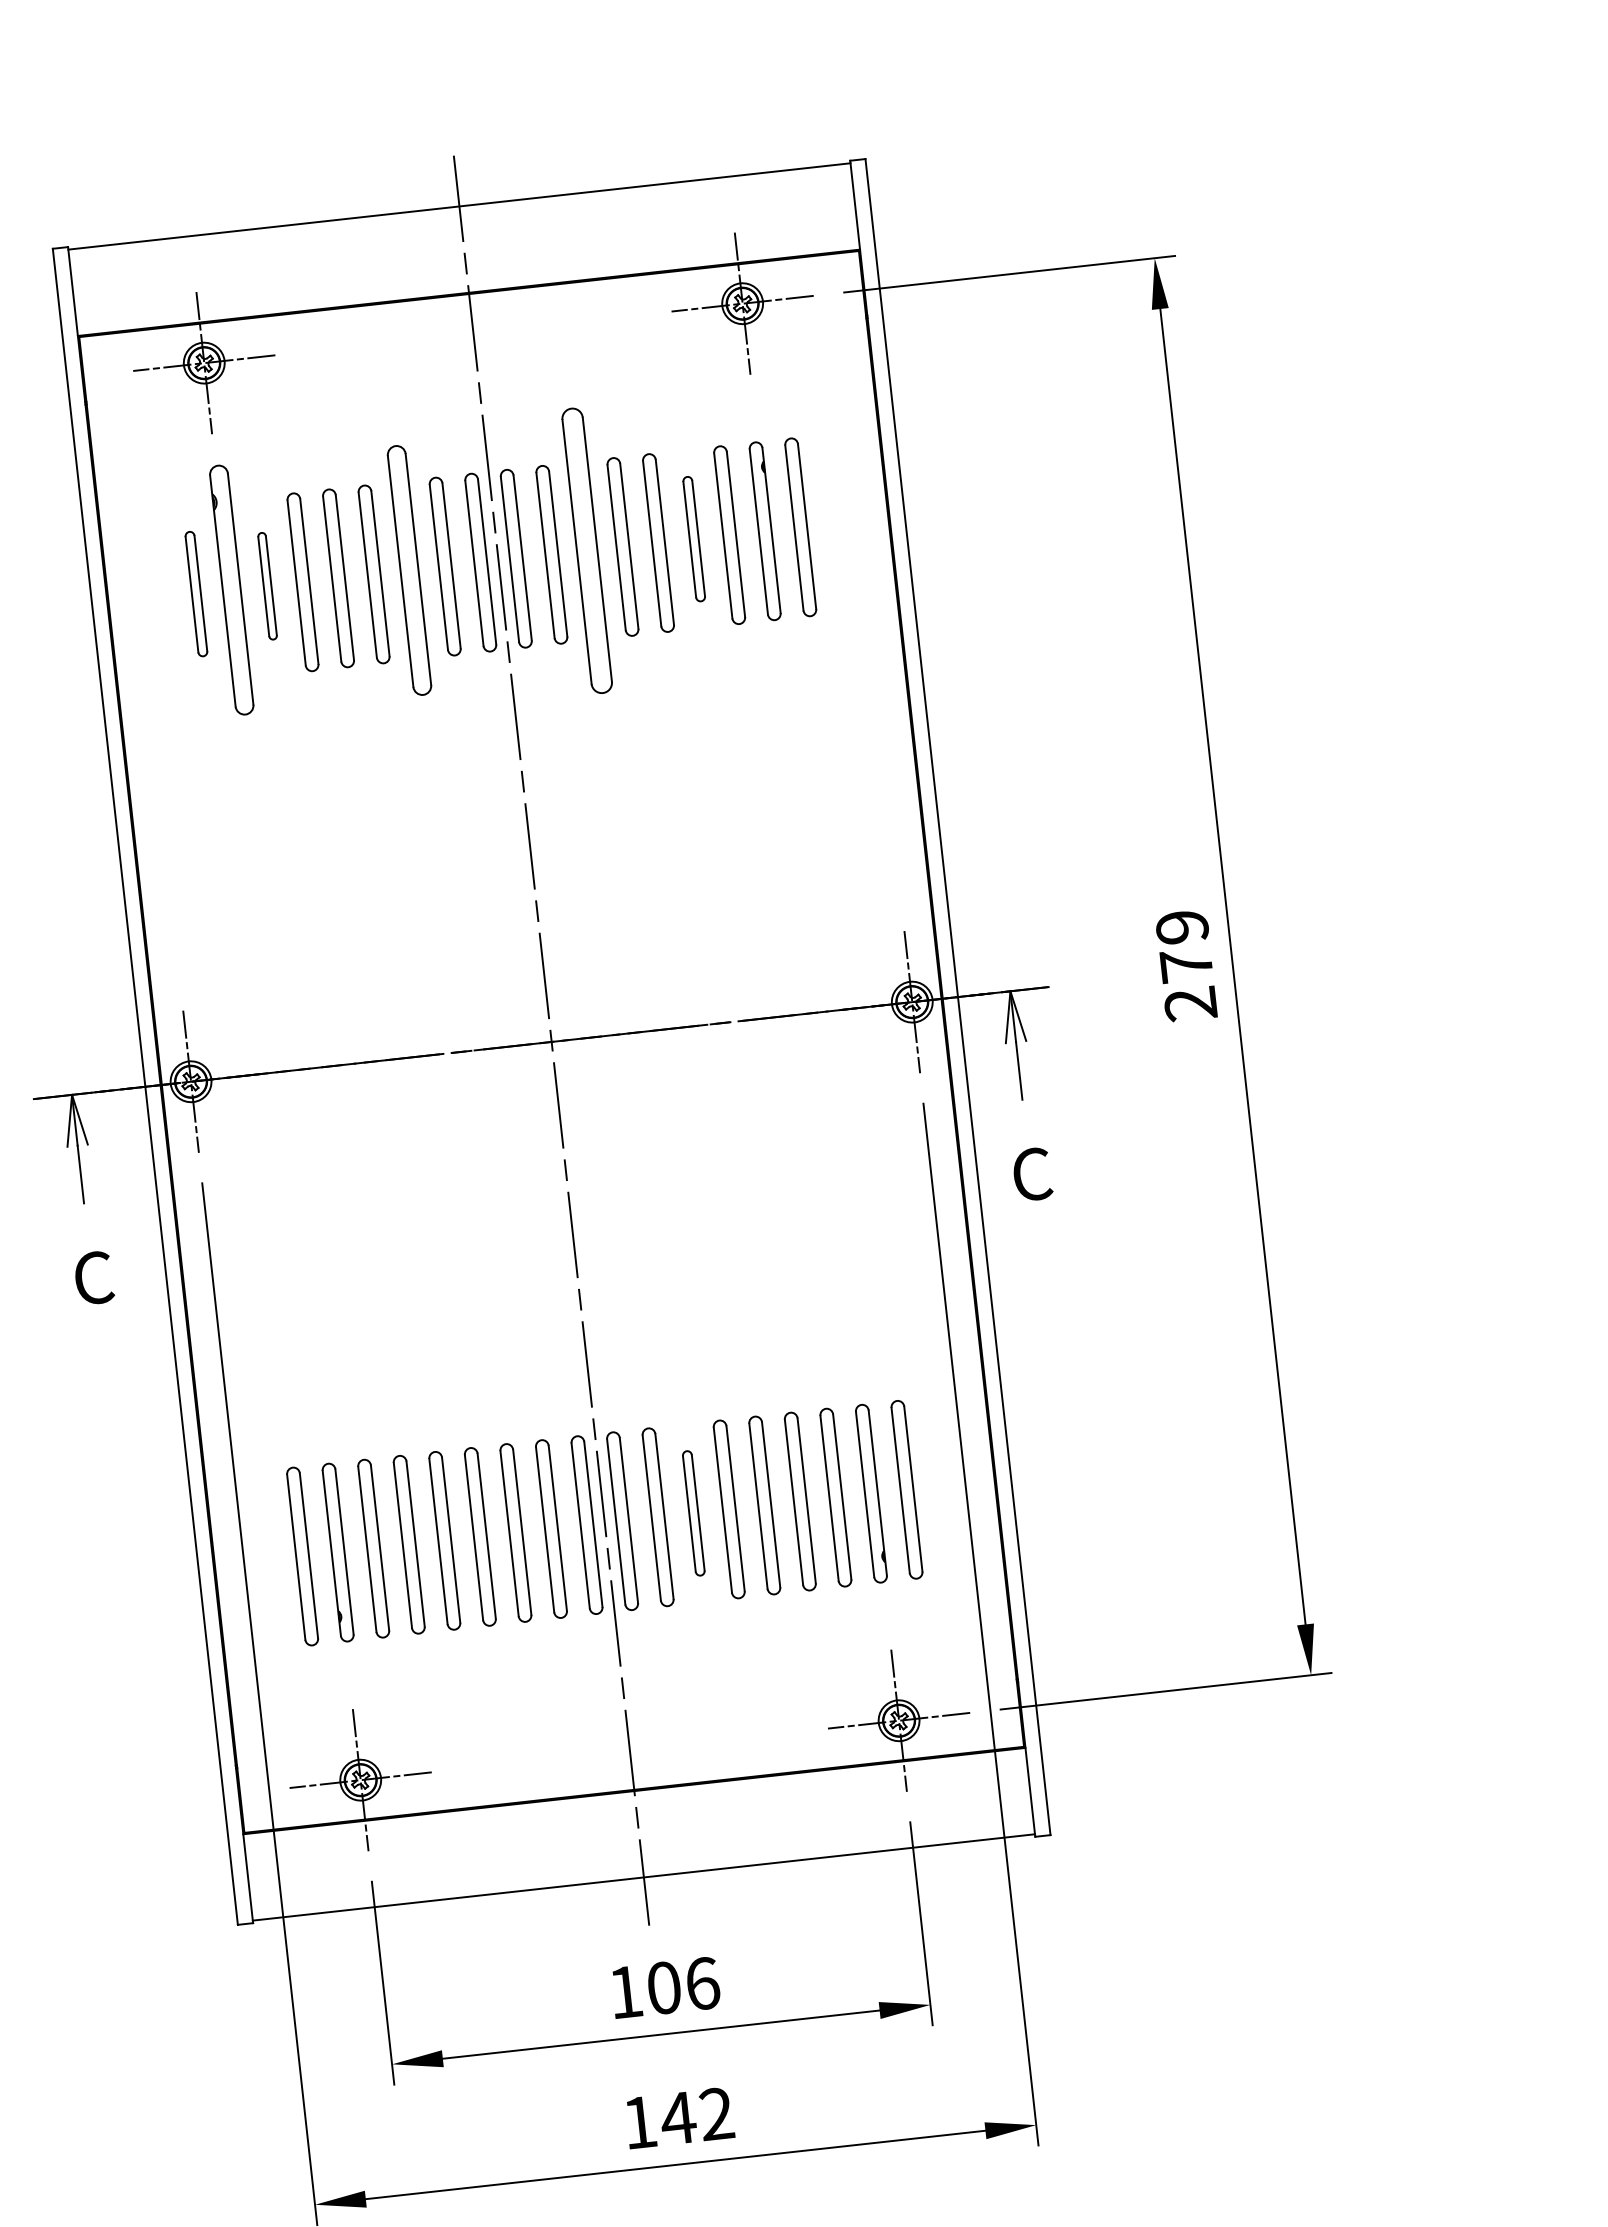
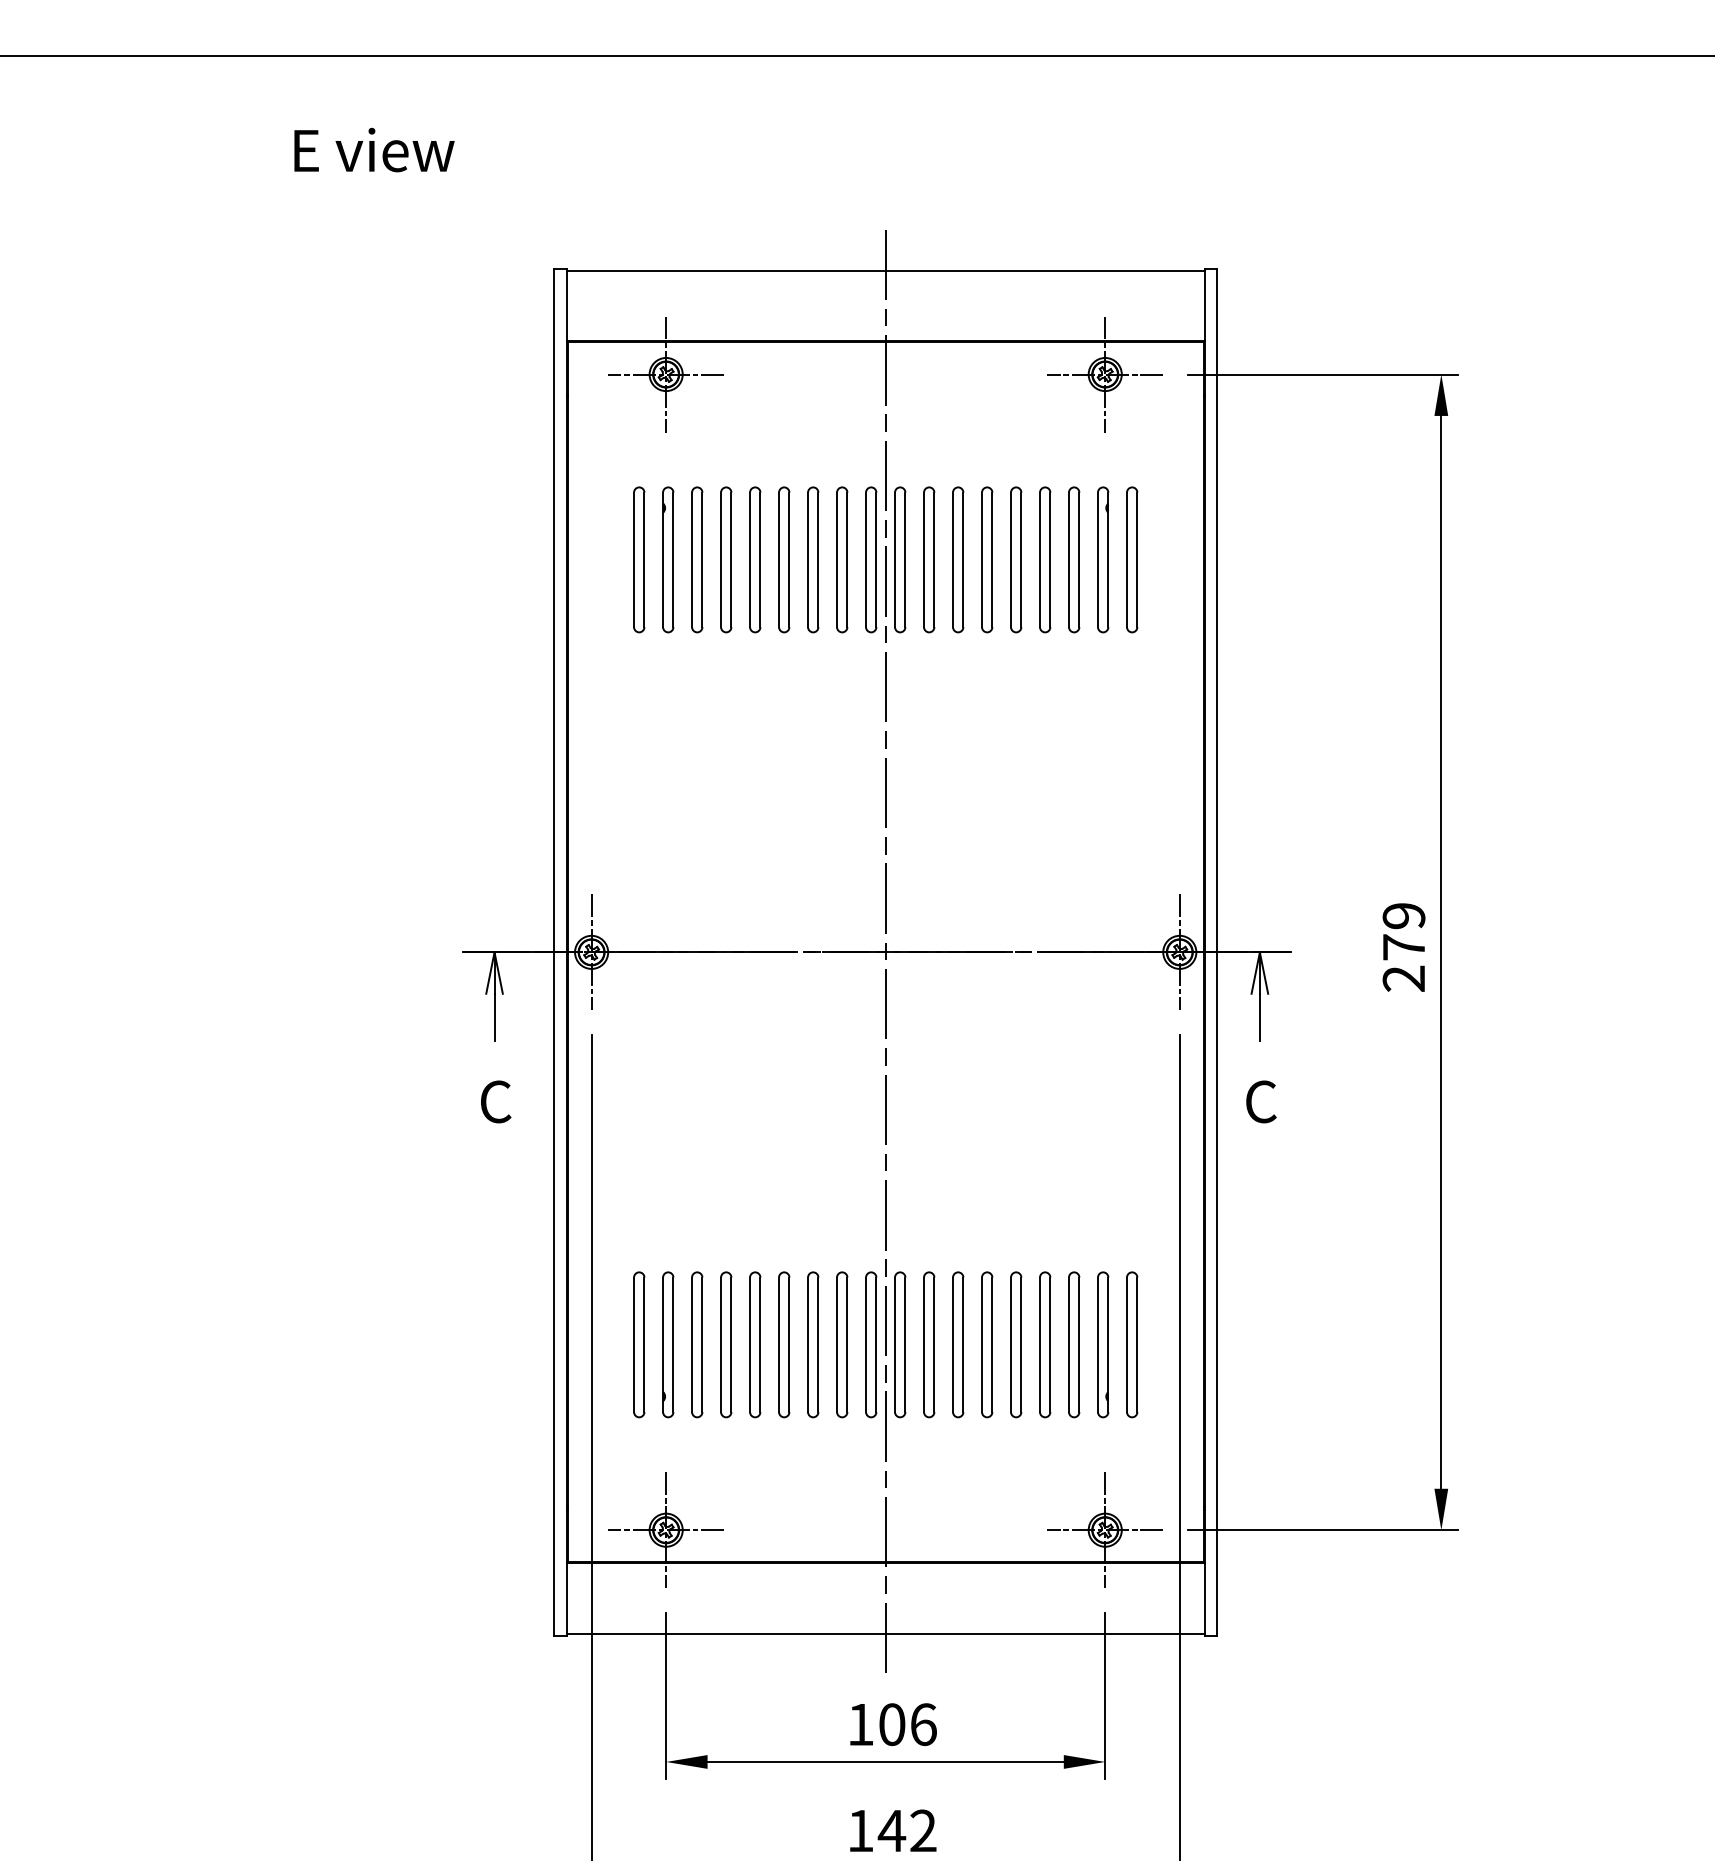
part: (694, 538) -> (1045, 559), size x1.43
part: (587, 550) -> (958, 559), size x0.62
part: (409, 570) -> (813, 559), size x0.71
part: (267, 585) -> (697, 559), size x1.67
part: (232, 589) -> (668, 559), size x0.71
part: (196, 593) -> (639, 559), size x1.43
part: (694, 1512) -> (958, 1344), size x1.43

